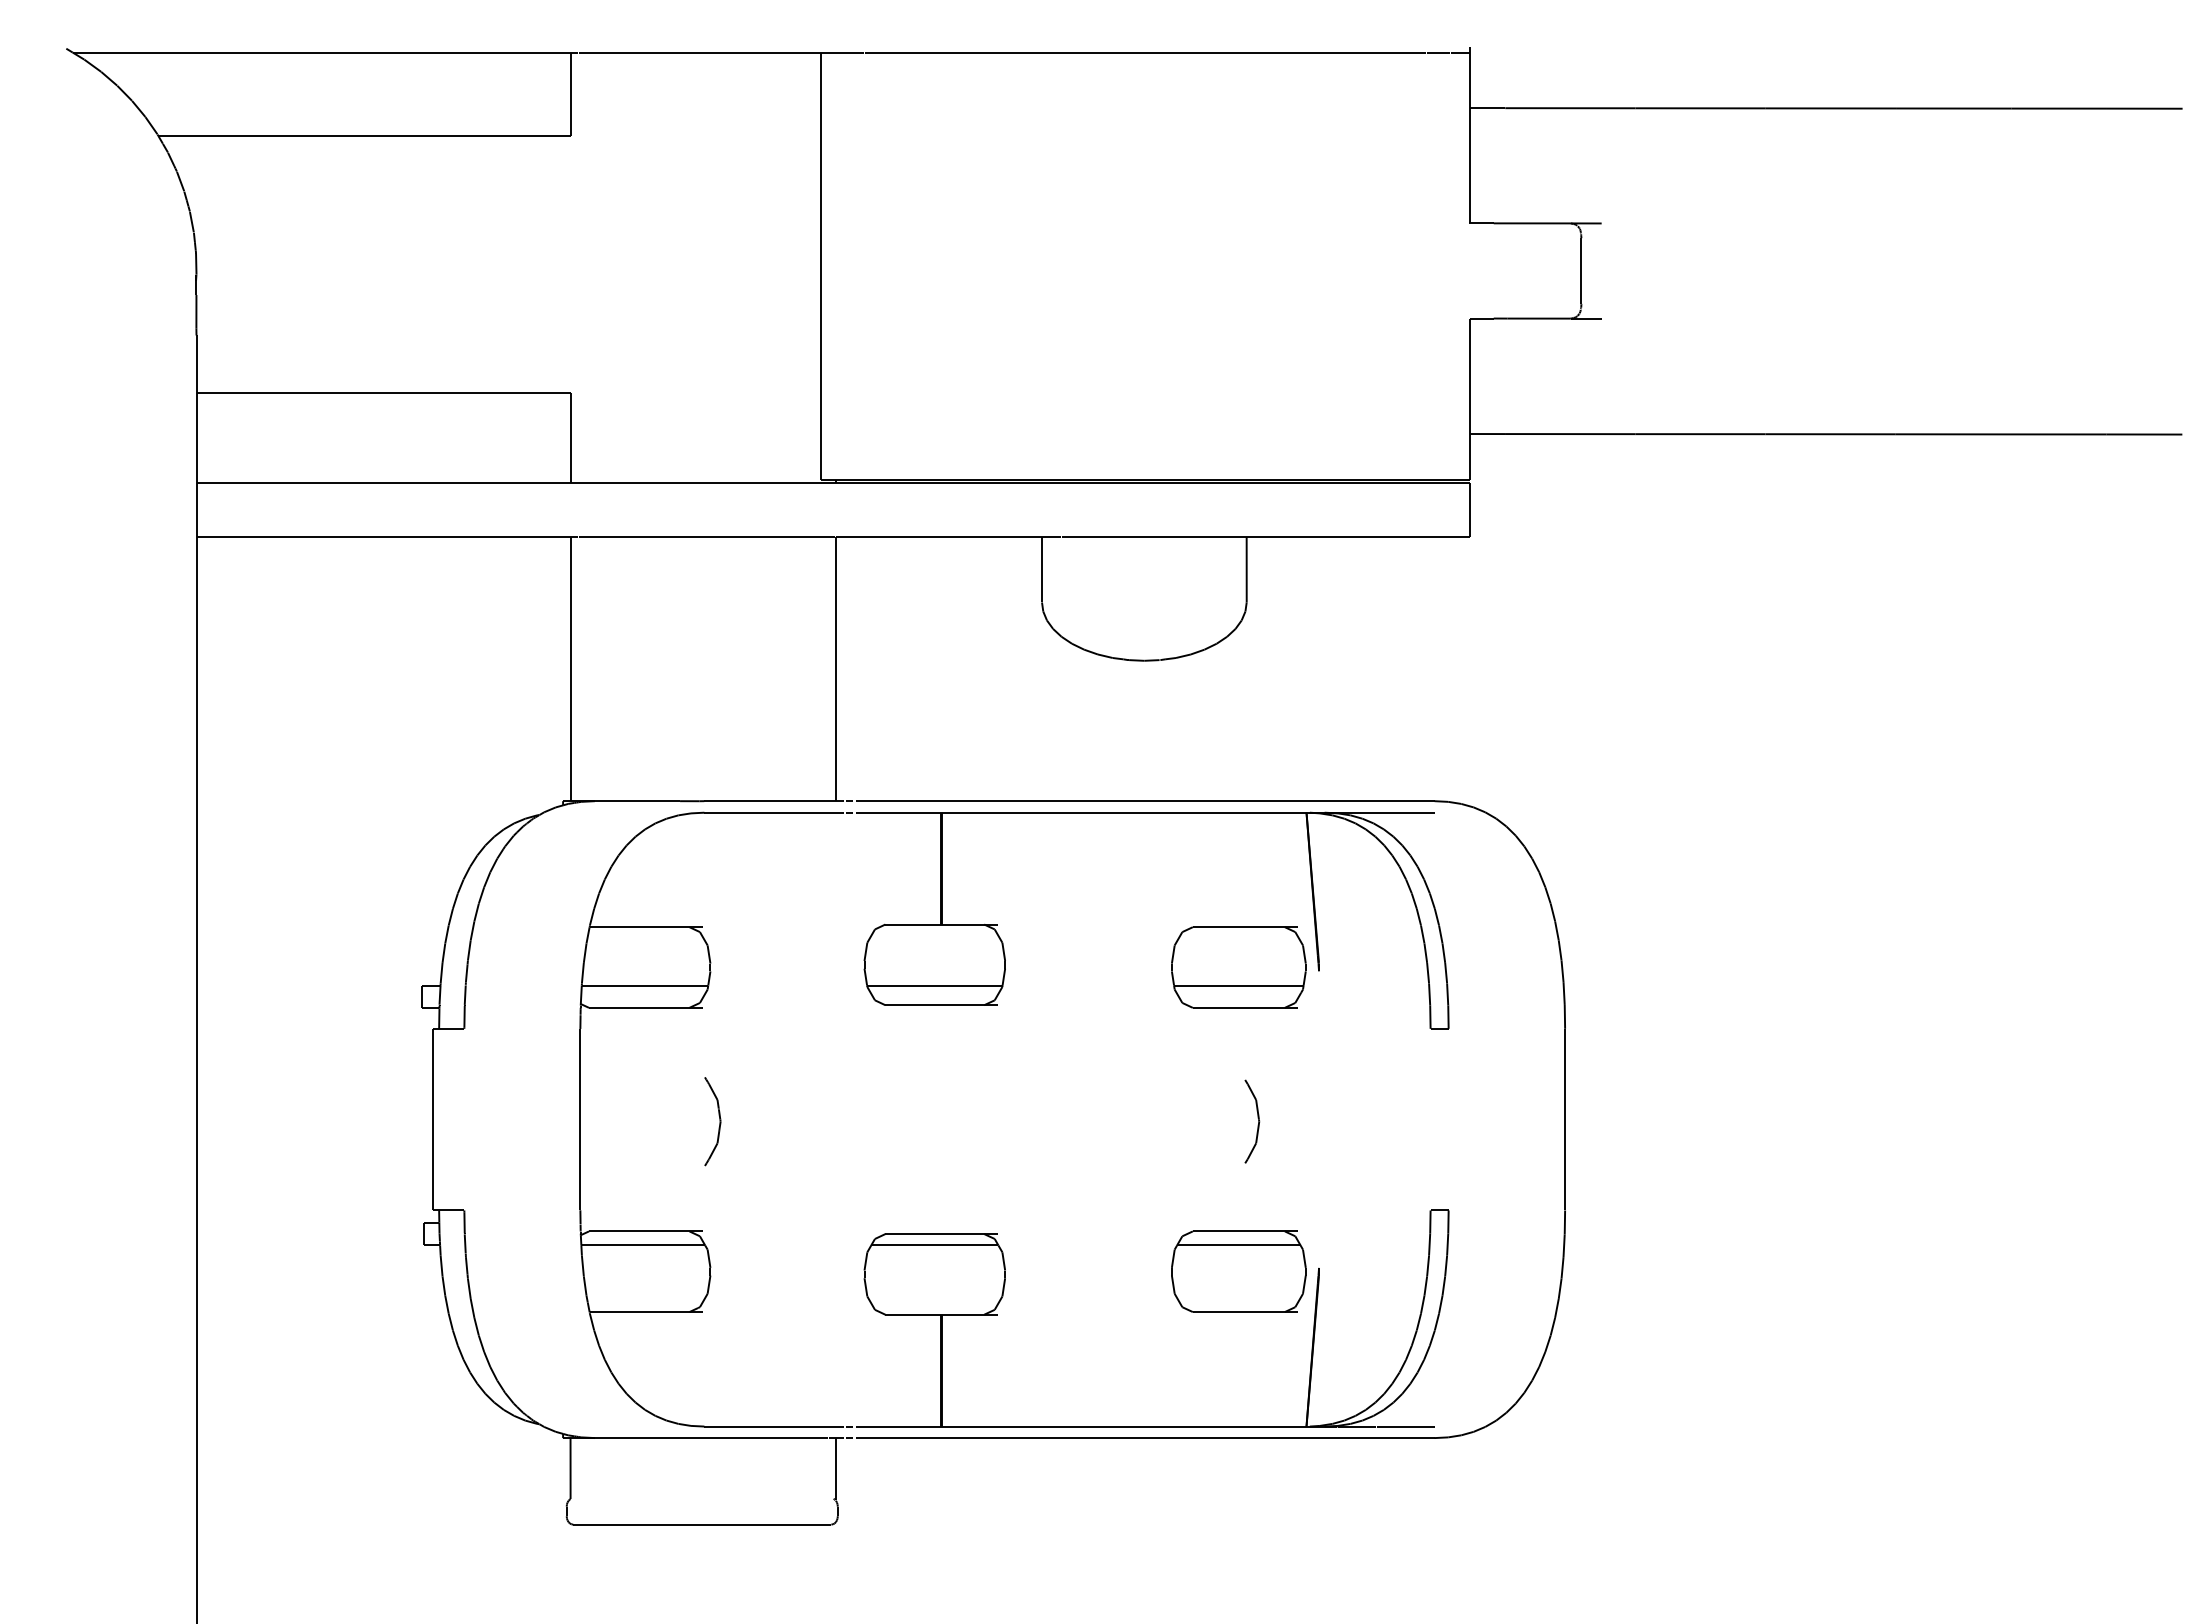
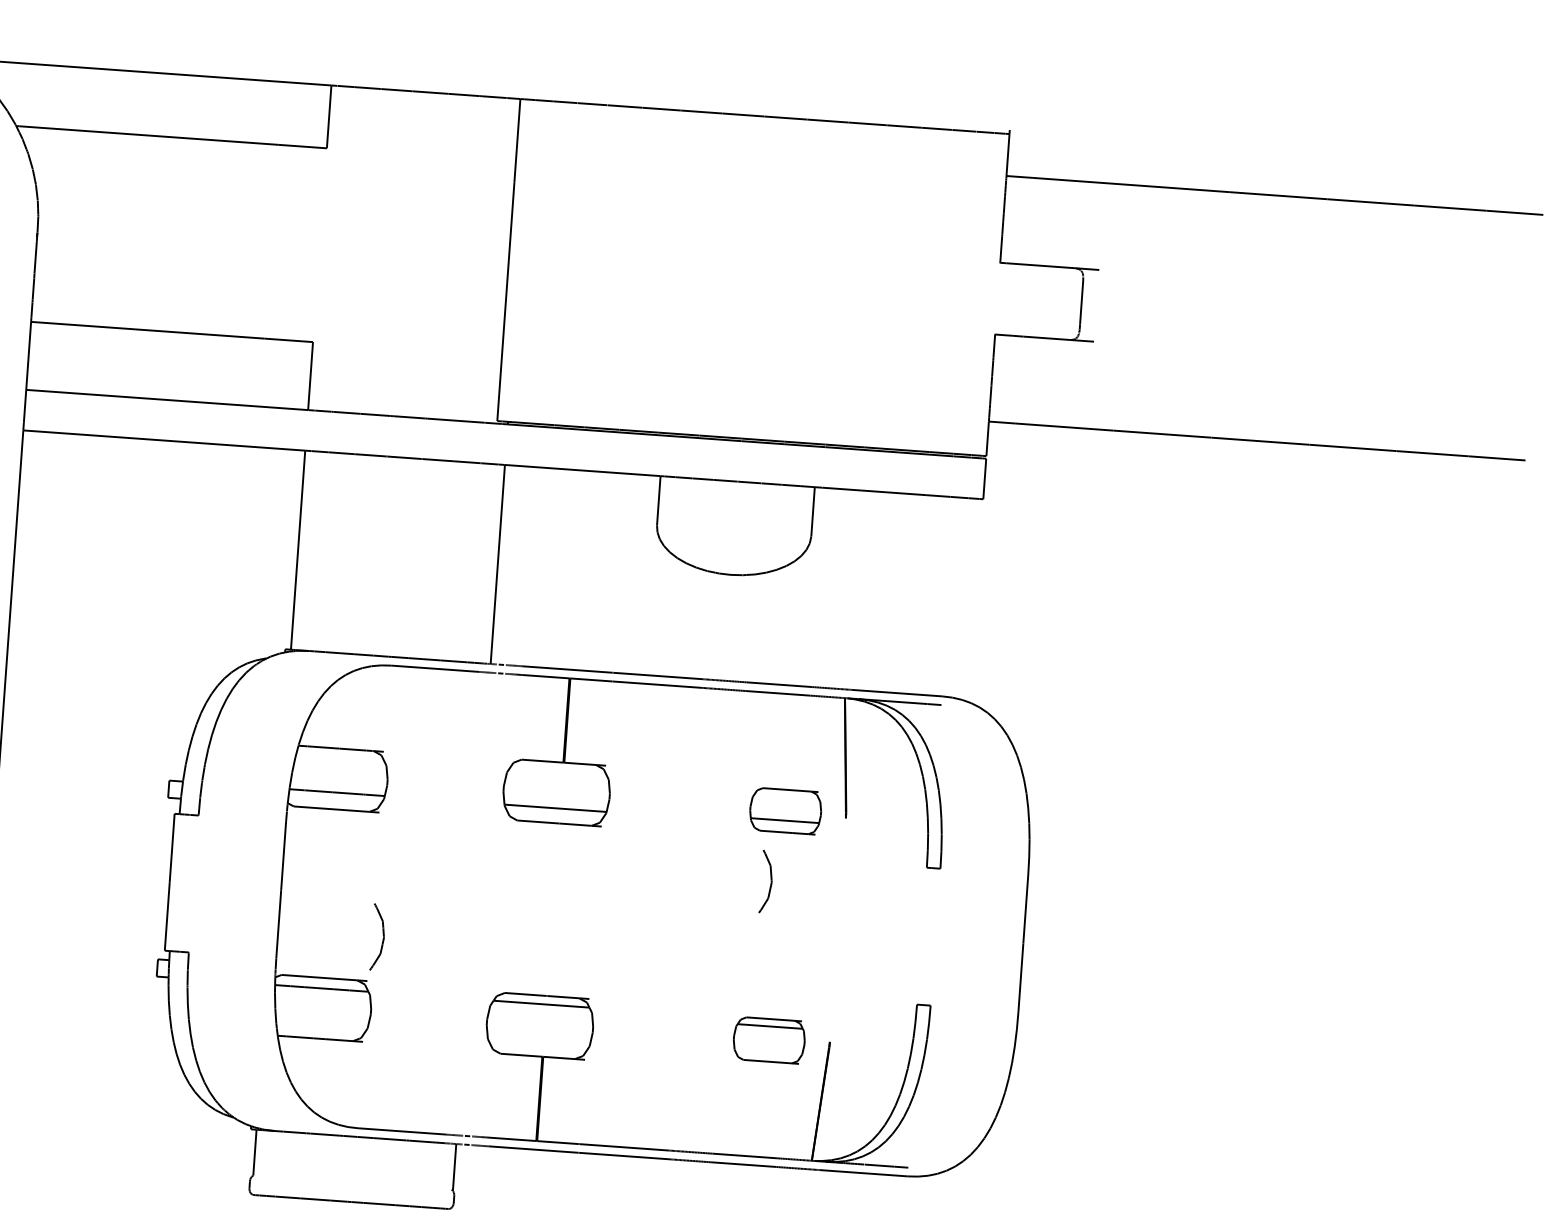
part: (1238, 967) -> (785, 811), size x0.7
part: (719, 1121) -> (383, 937), moved
part: (1252, 1121) -> (766, 881), moved
part: (1238, 1271) -> (768, 1040), size x0.7

